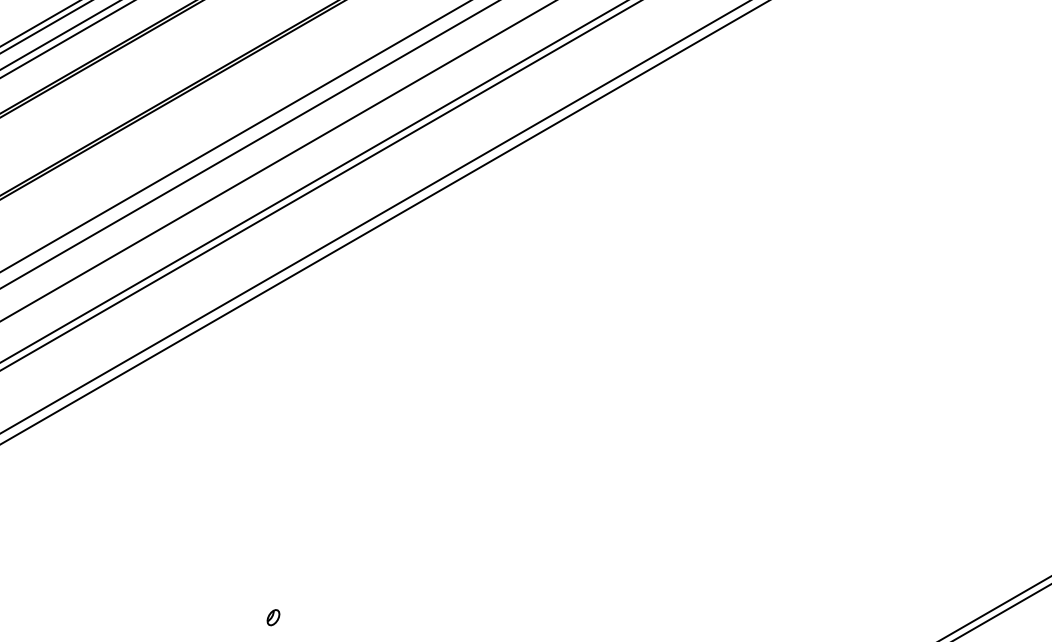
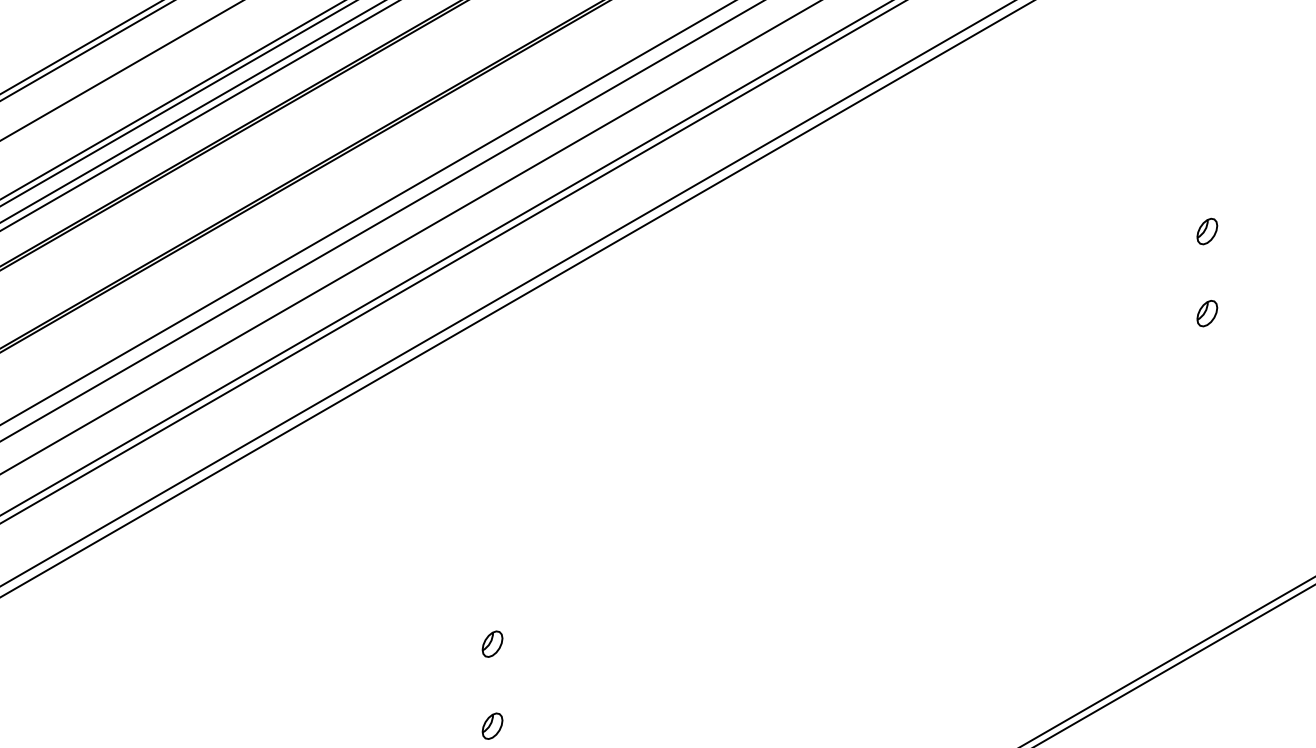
part: (988, 205) -> (1207, 231), added
part: (988, 287) -> (1207, 313), added
part: (273, 617) -> (492, 643), size x1.67

